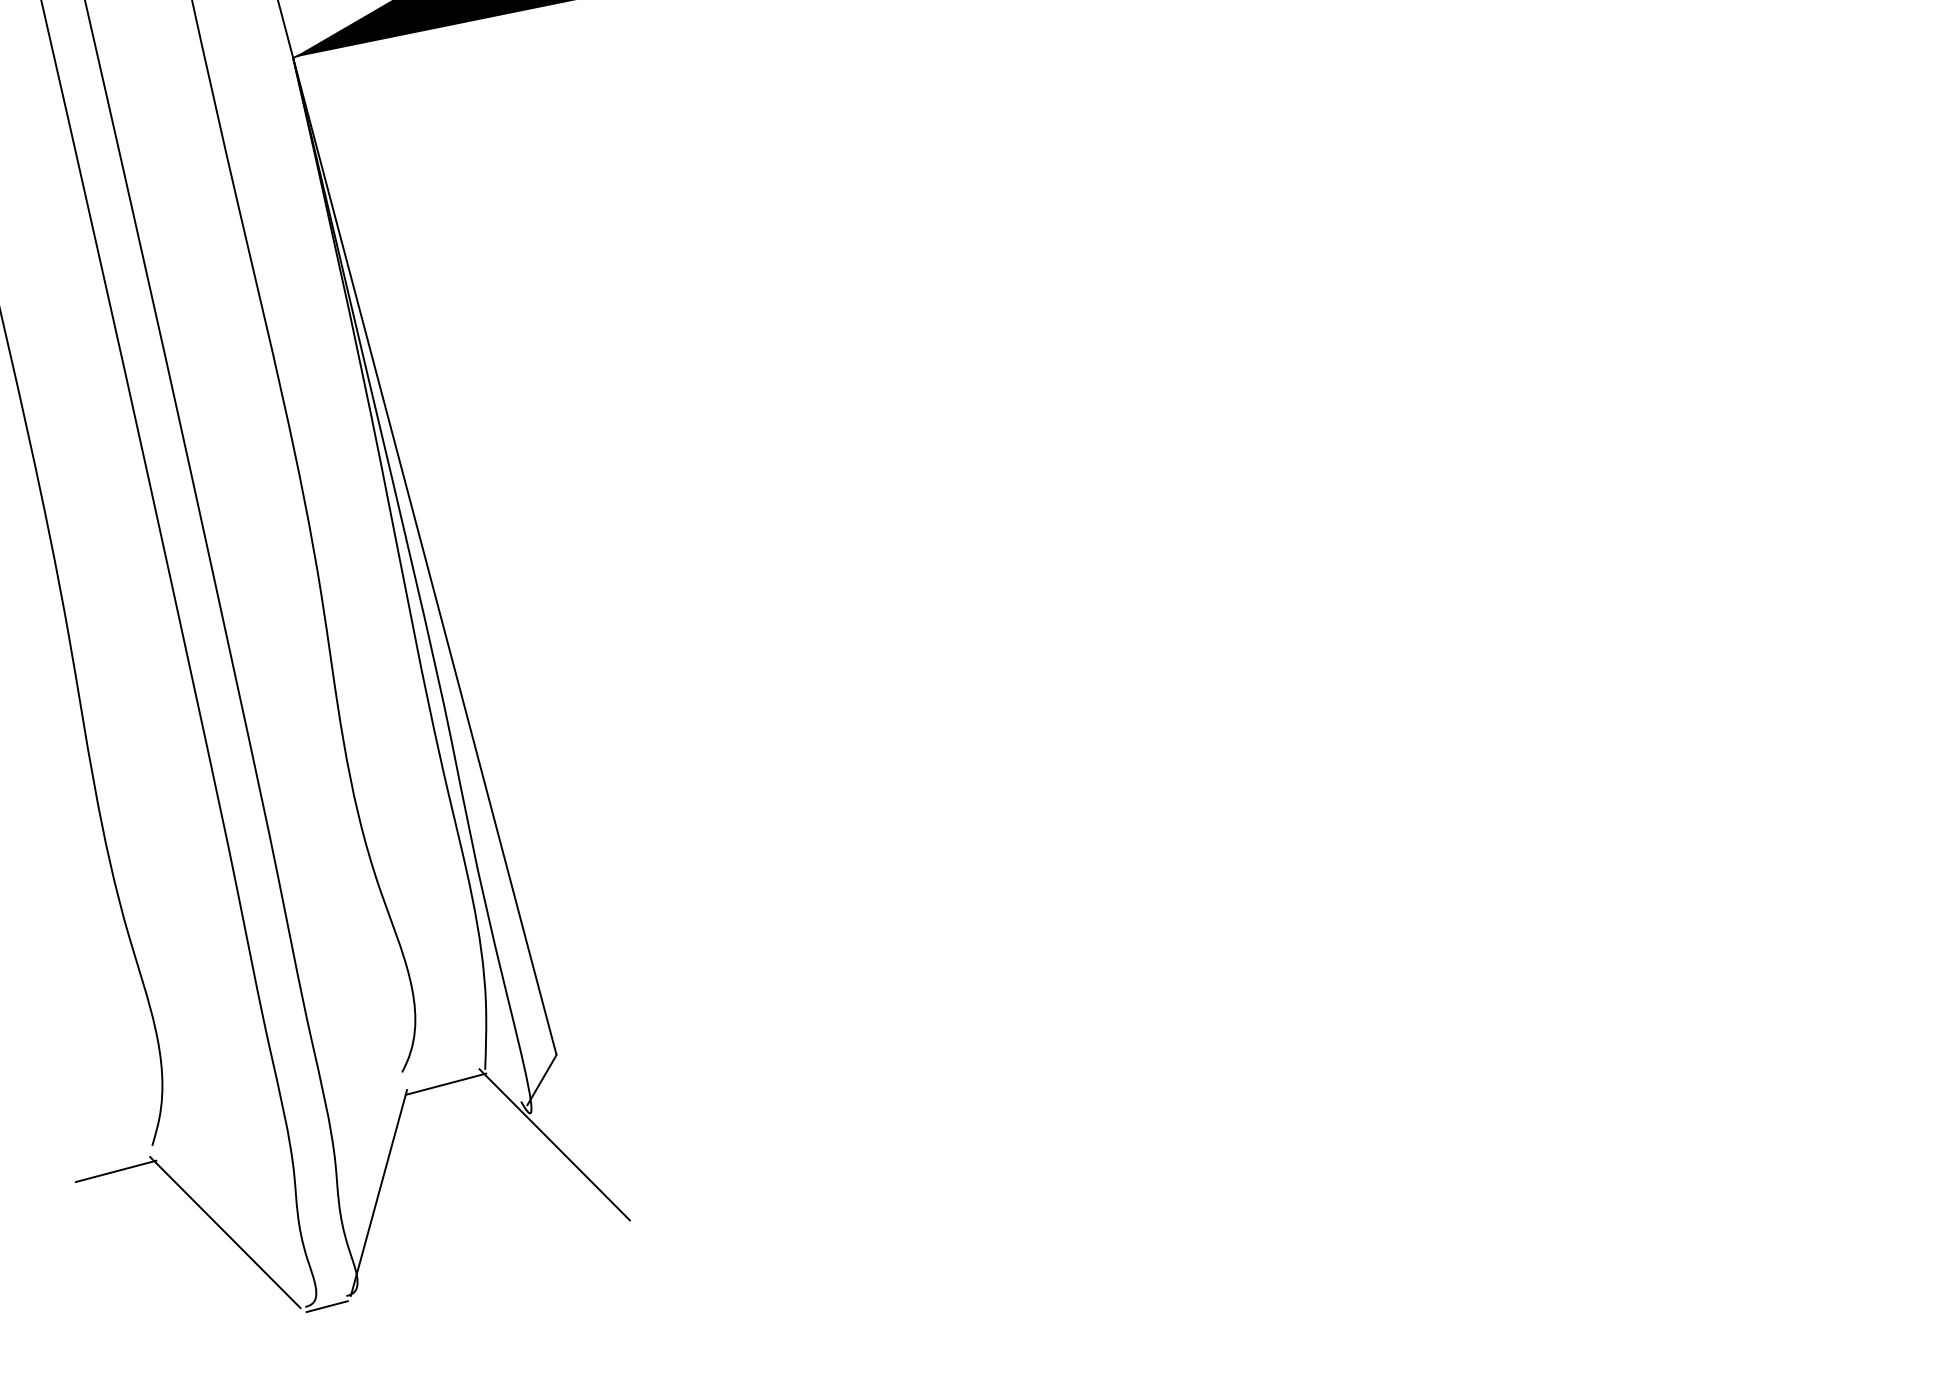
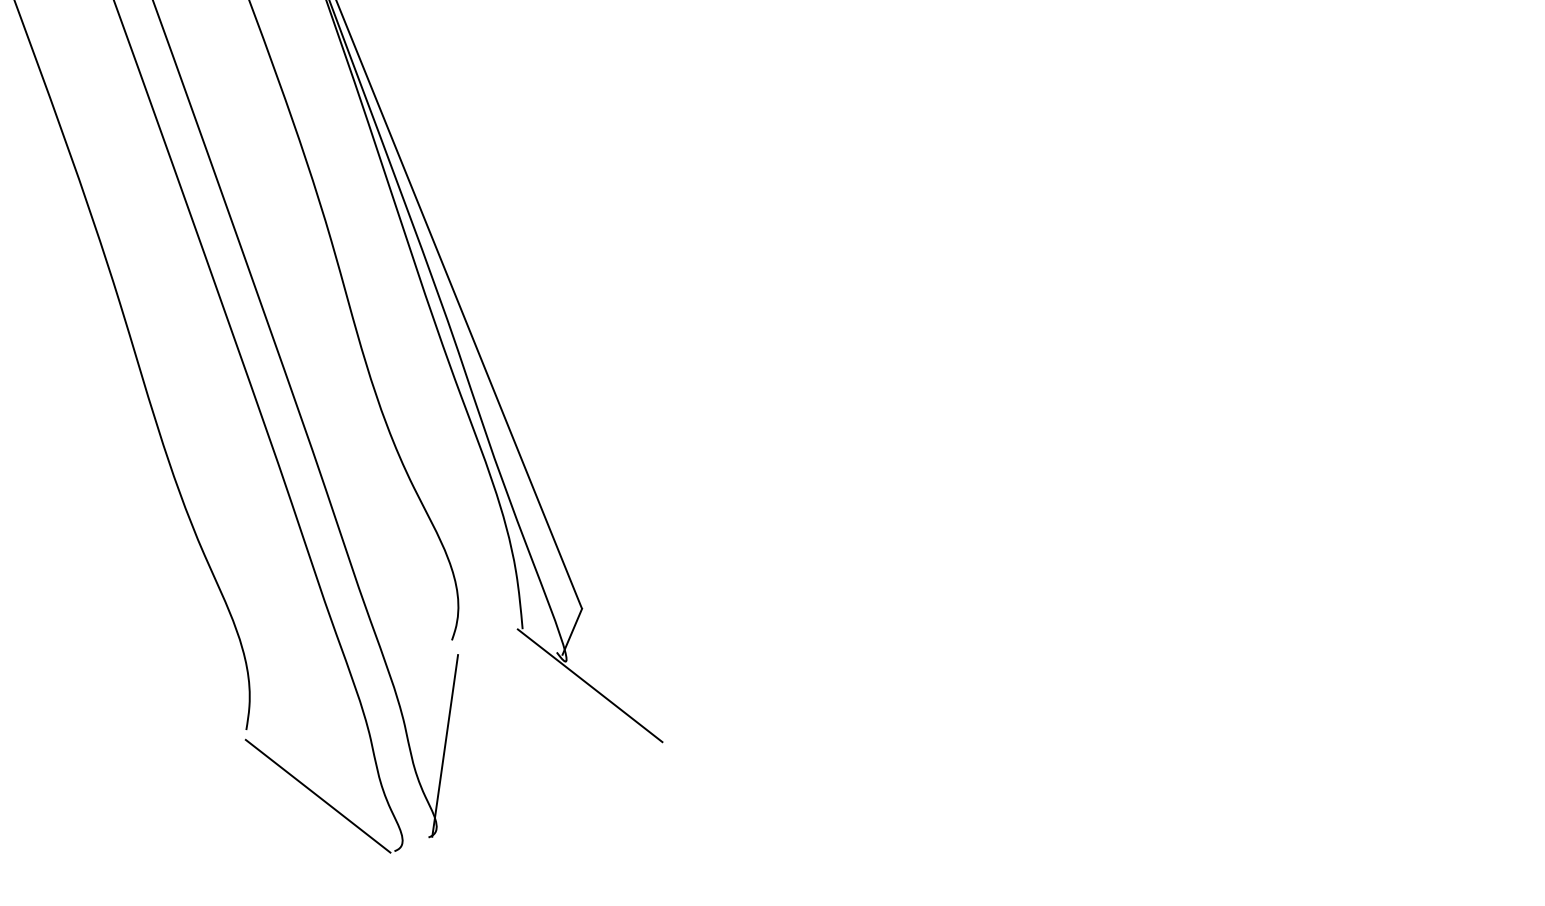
line: (445, 1083) -> (490, 645), removed
line: (115, 1171) -> (217, 755), removed
line: (326, 1306) -> (412, 848), removed

